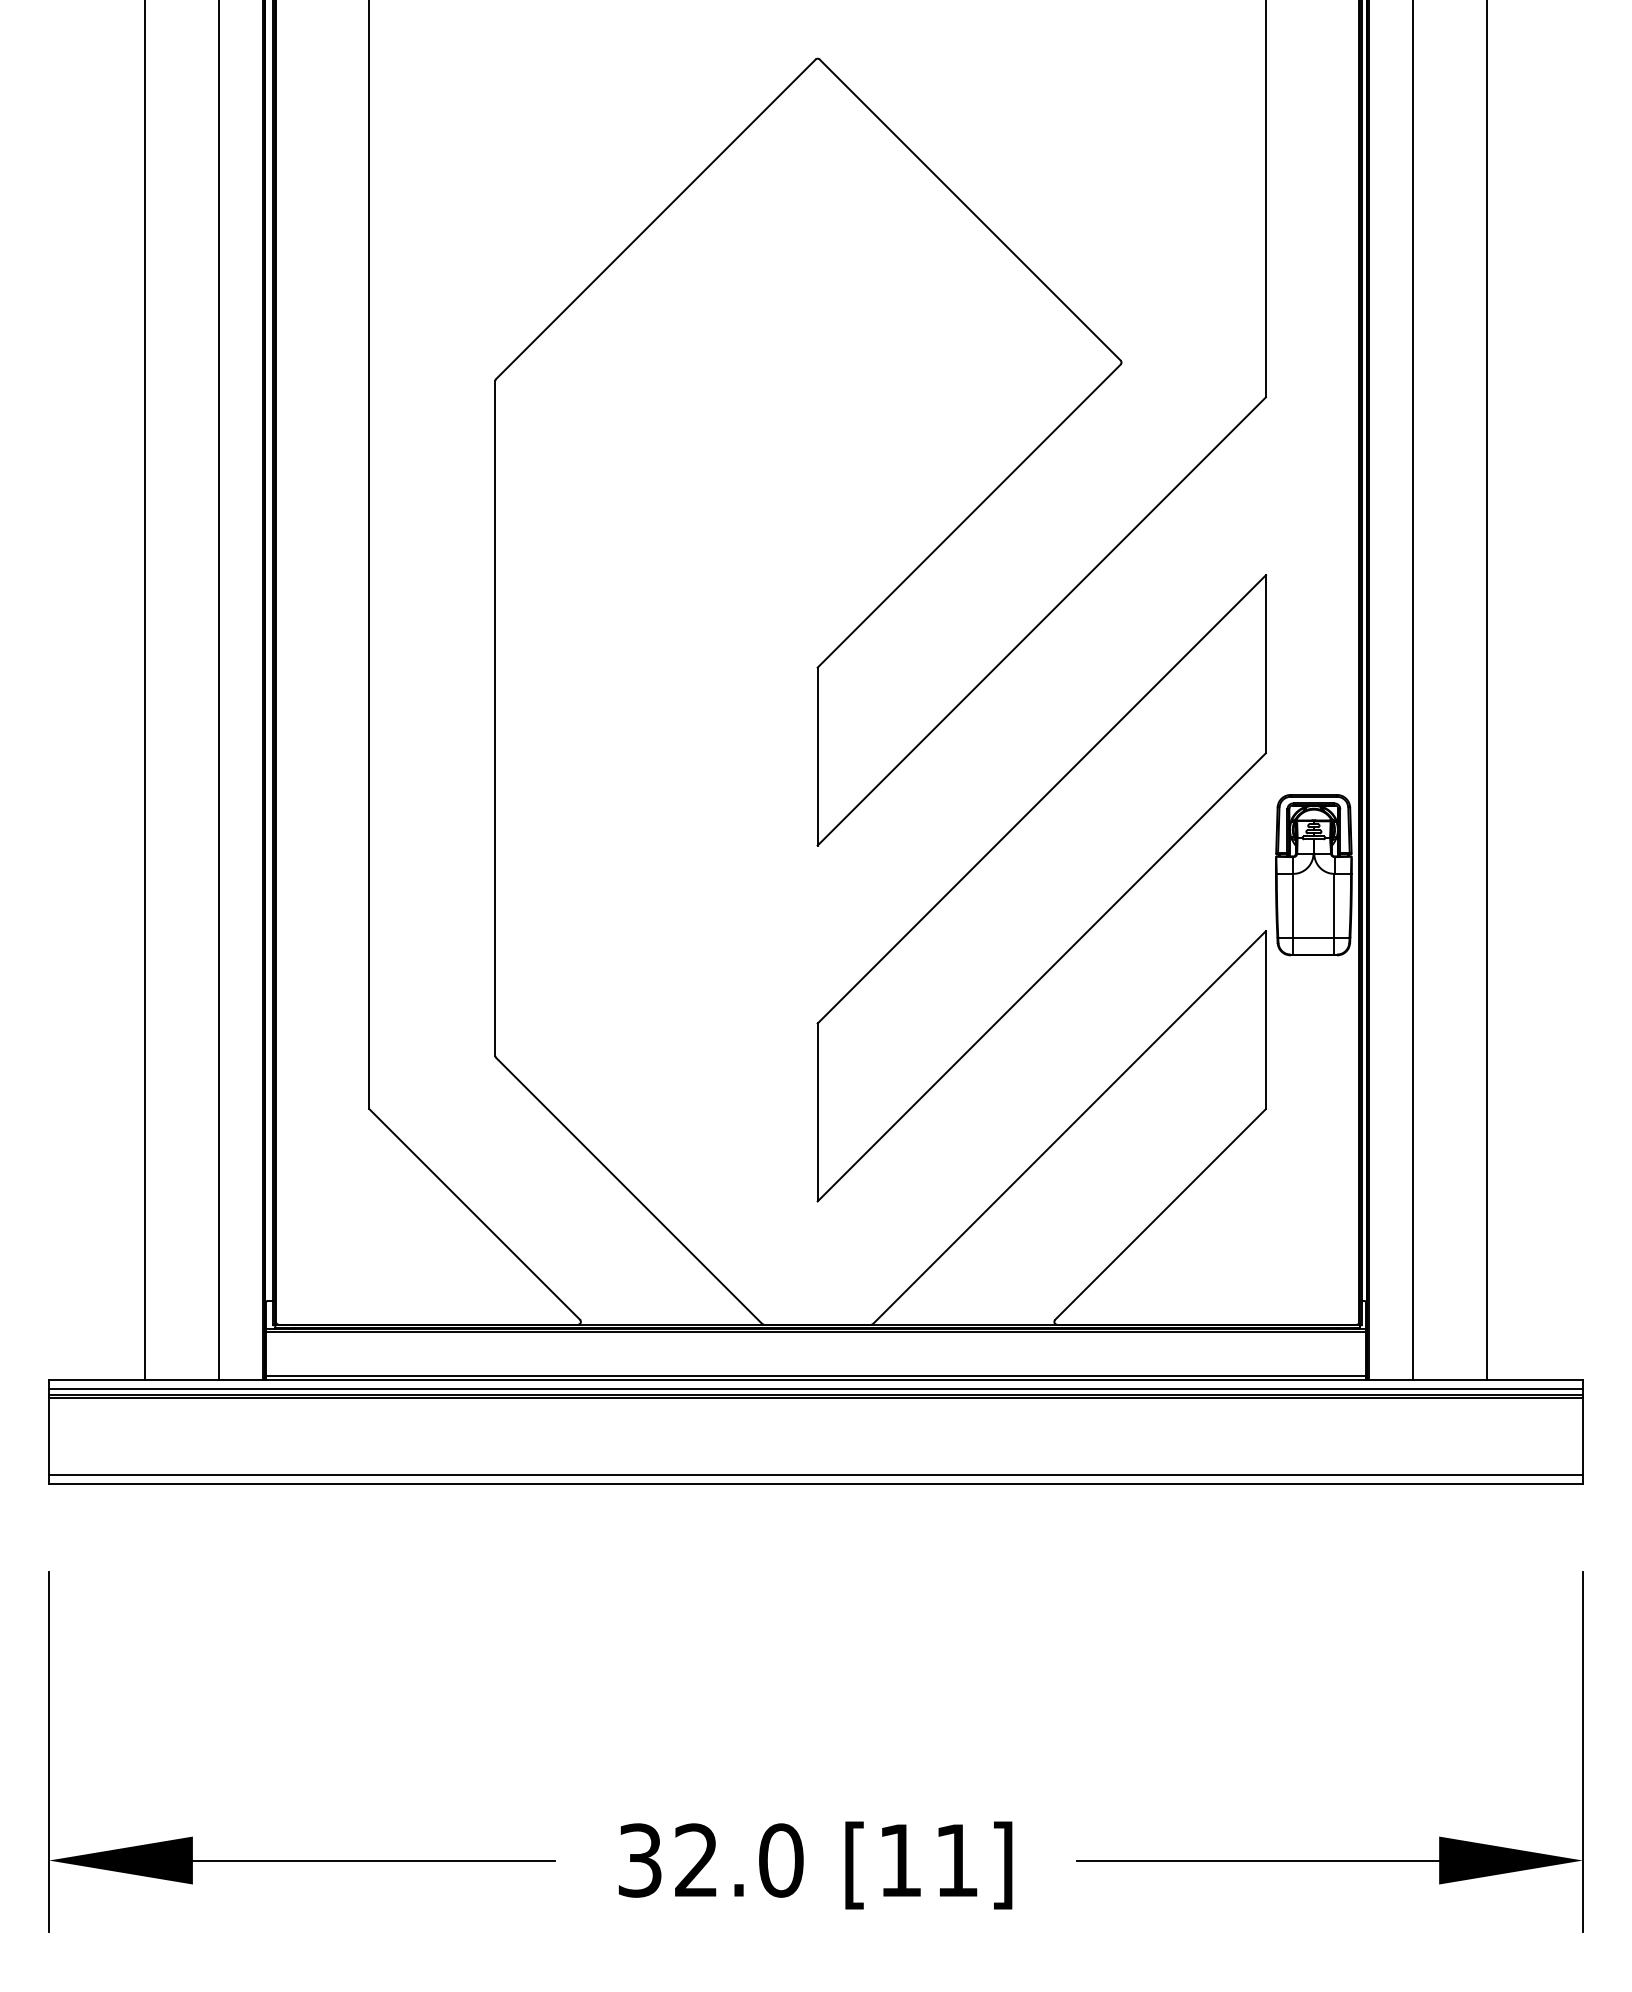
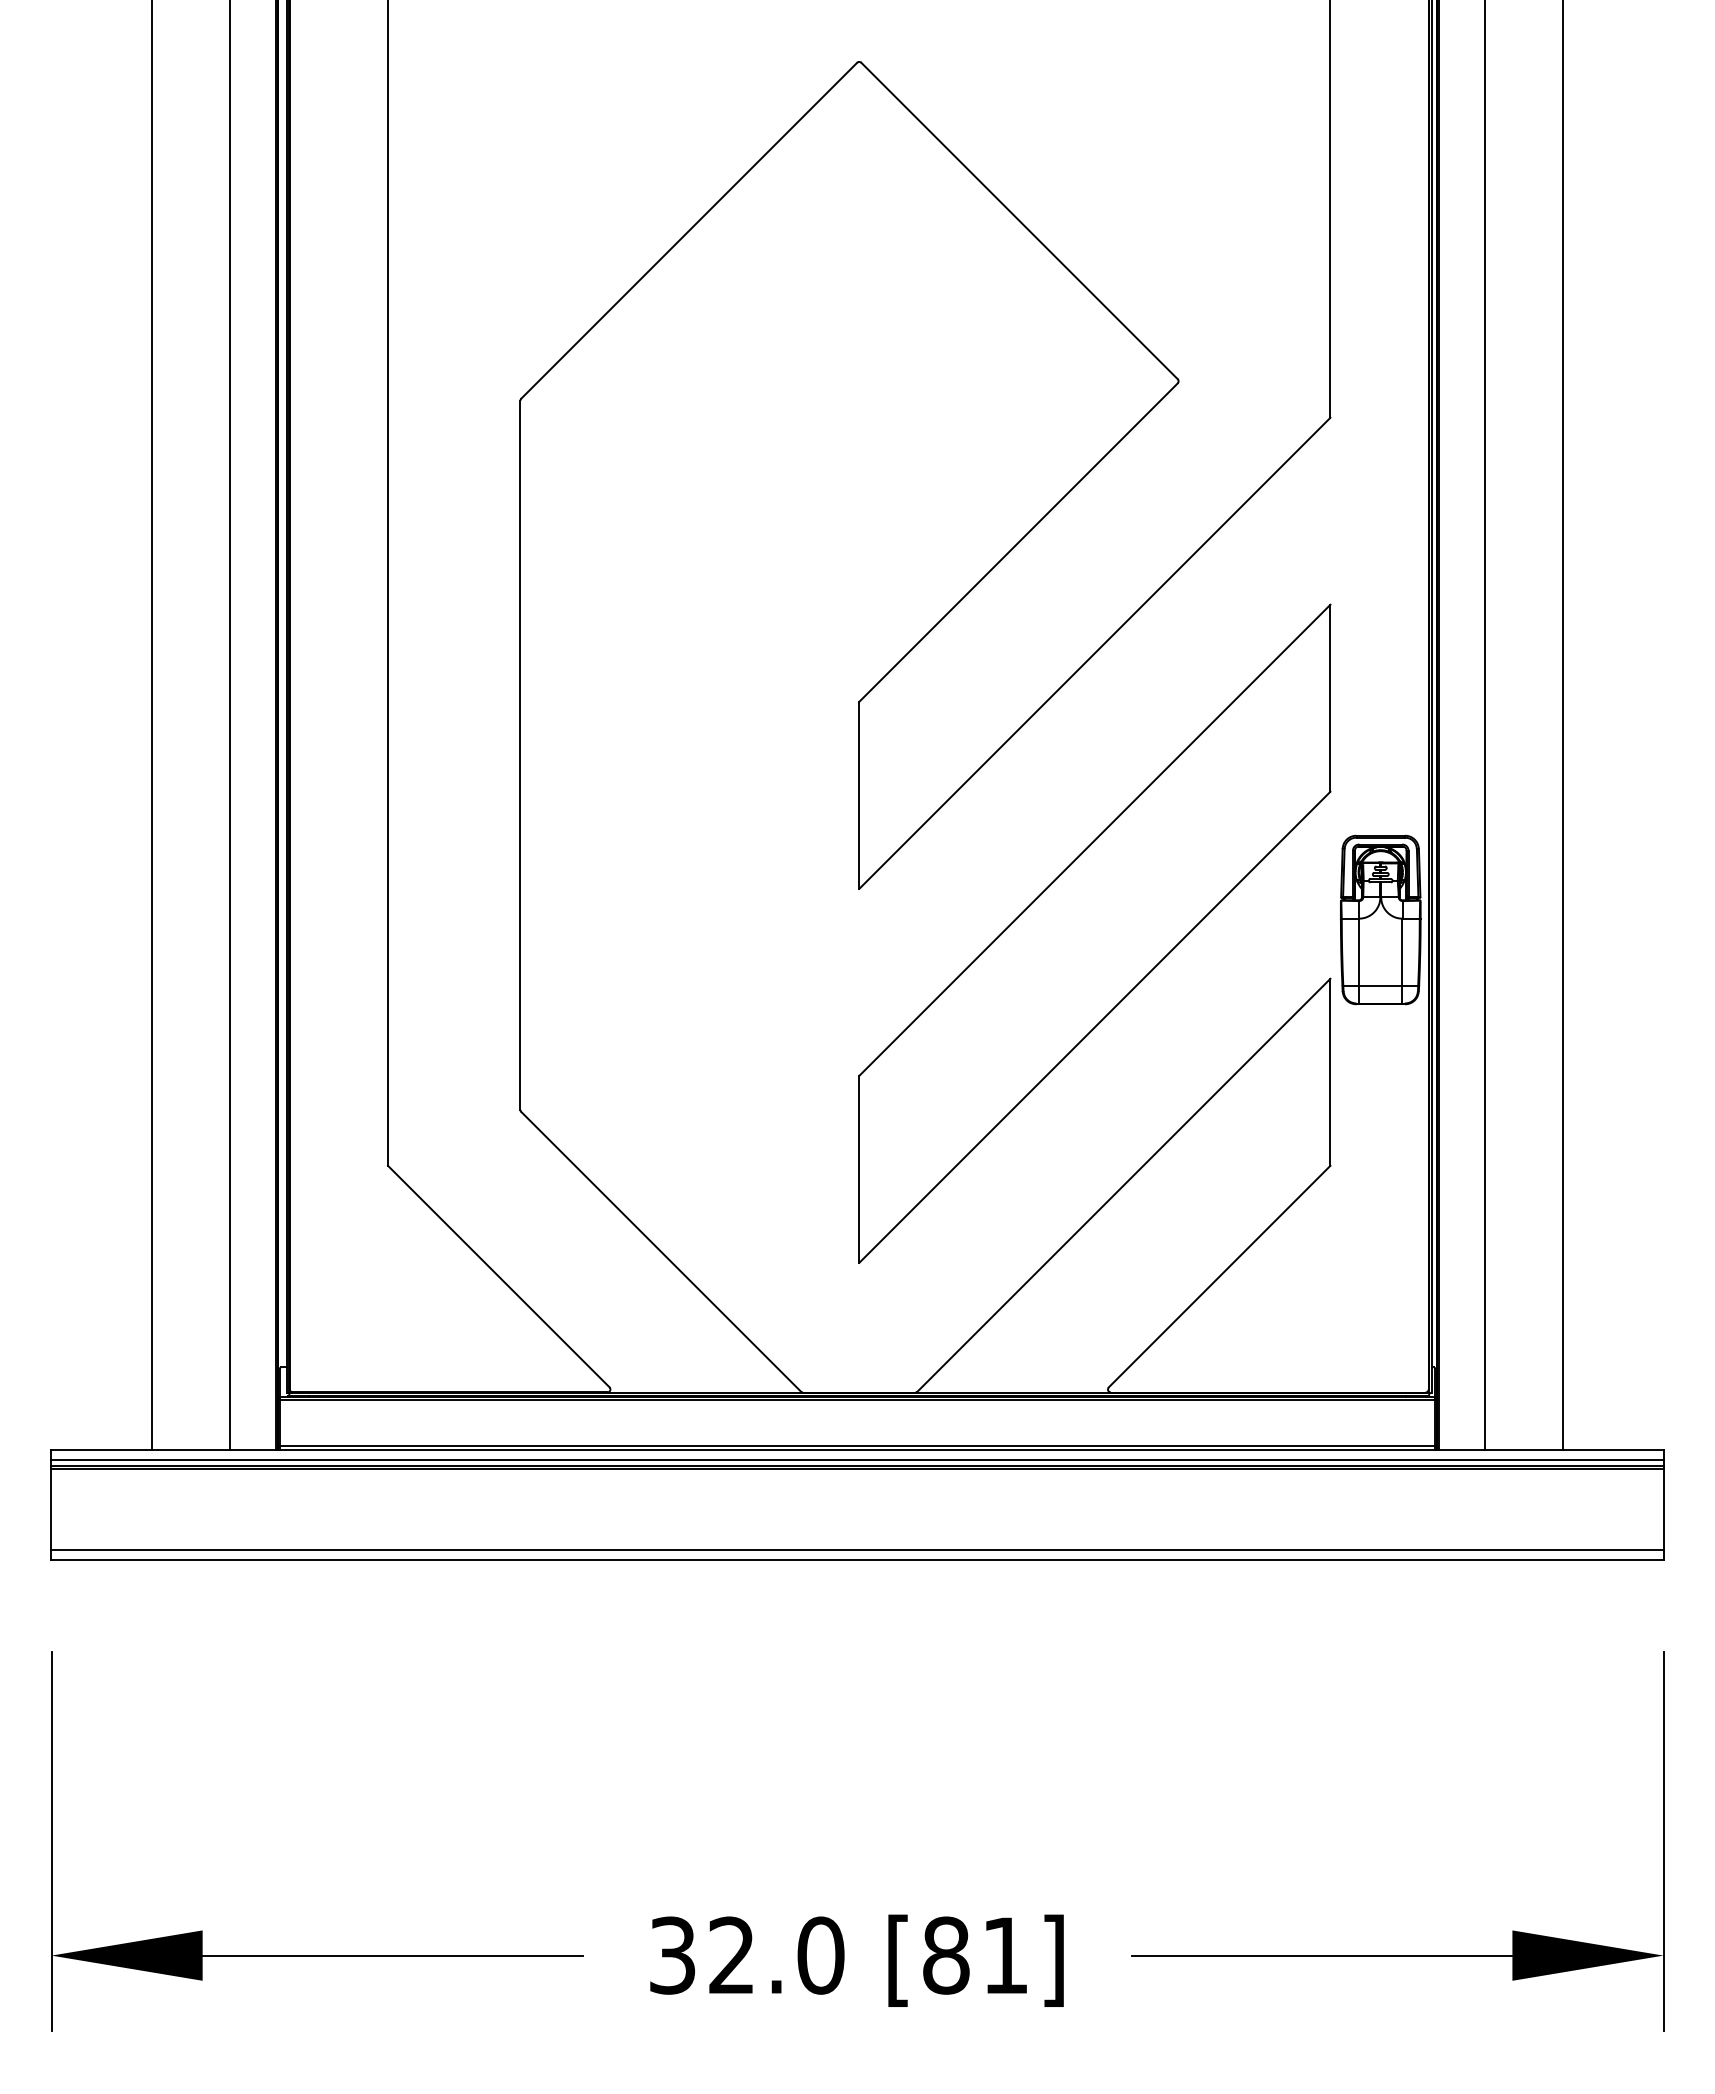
text: (900, 1860) -> (946, 1955), [11] -> [81]

